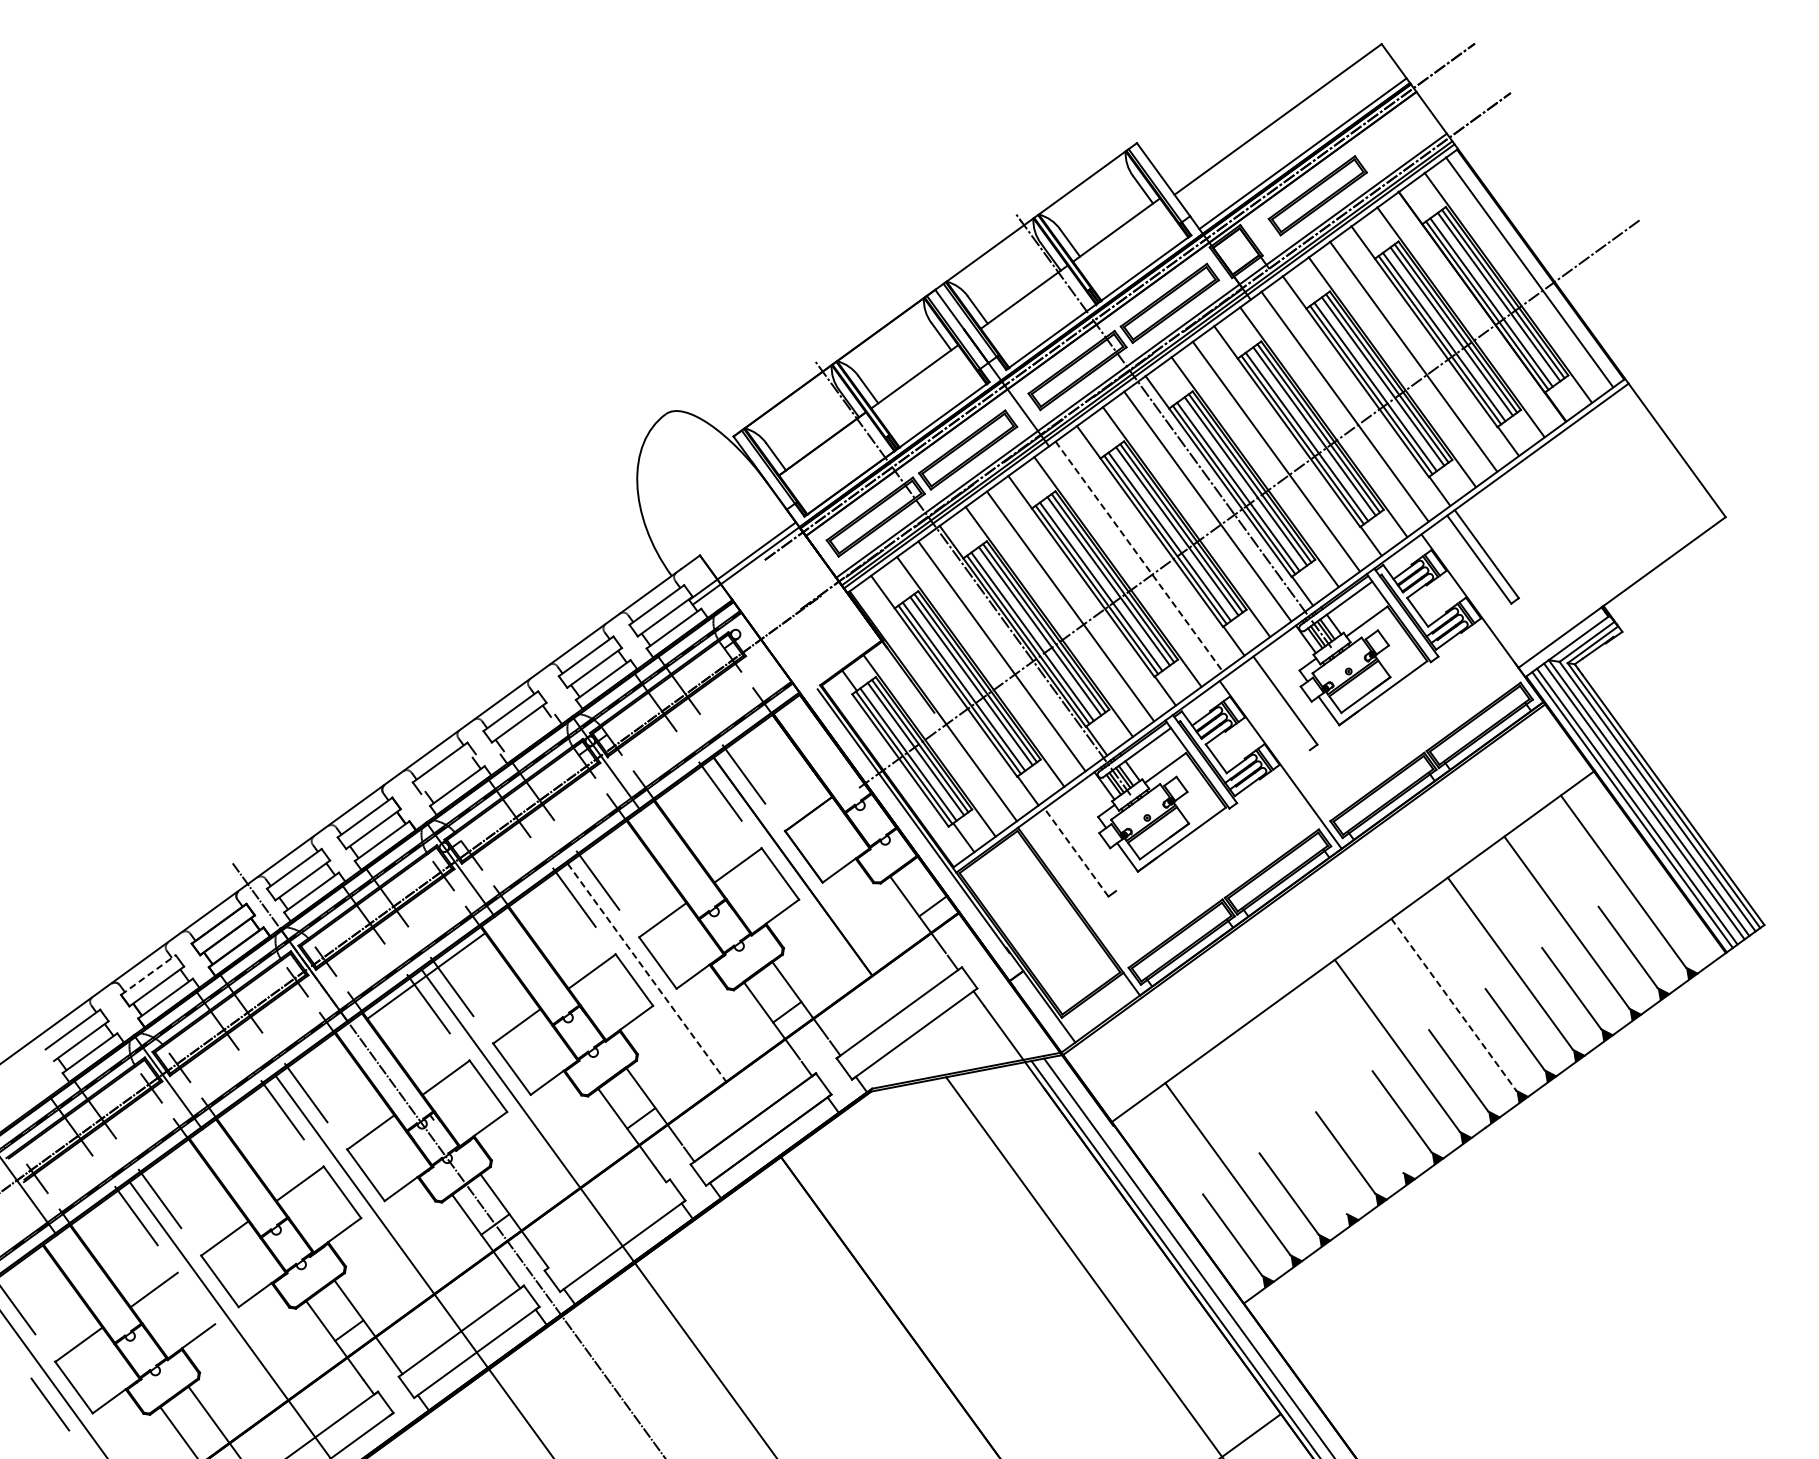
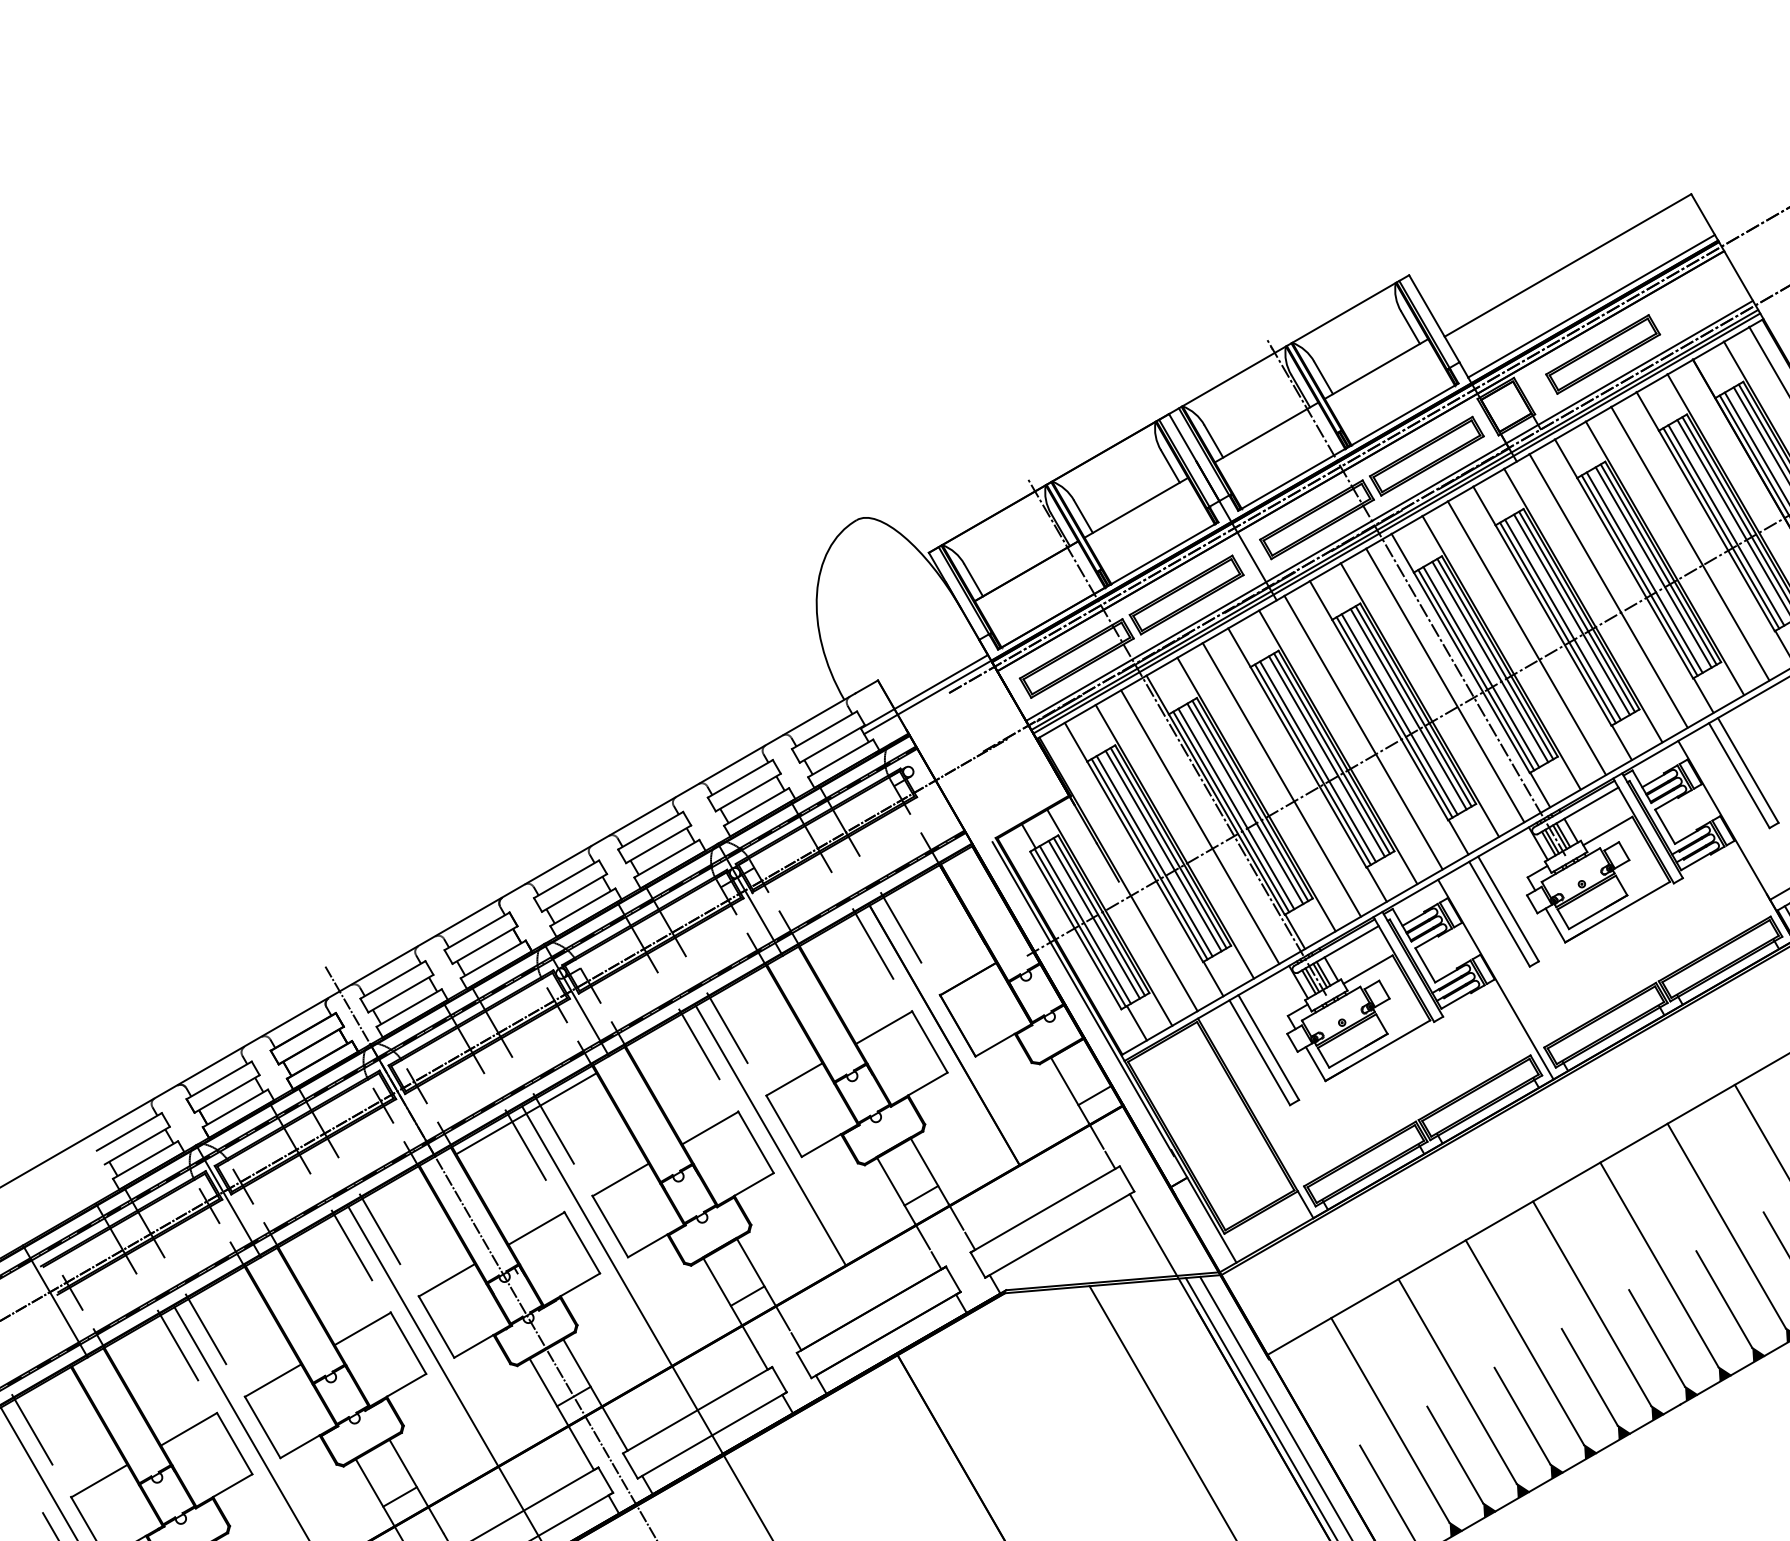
line: (1139, 556) -> (1363, 732), dashed -> solid
line: (1277, 706) -> (1499, 914), added
line: (527, 734) -> (666, 858), added
line: (448, 773) -> (574, 892), added
line: (1083, 847) -> (1268, 1047), added
line: (1076, 852) -> (1259, 1052), dashed -> solid
line: (647, 972) -> (771, 1135), dashed -> solid
line: (148, 975) -> (219, 1080), dashed -> solid
line: (1454, 1005) -> (1660, 1265), dashed -> solid
line: (1340, 1086) -> (1524, 1342), added
line: (1283, 1128) -> (1456, 1381), added
line: (608, 1223) -> (699, 1408), added
line: (196, 1298) -> (234, 1443), added

